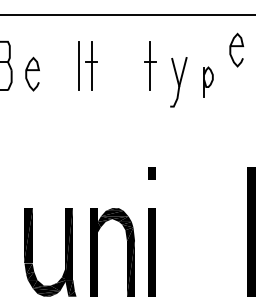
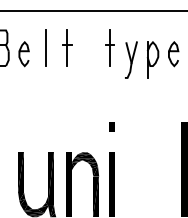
curve: (236, 47) -> (173, 52), moved
line: (78, 65) -> (46, 47), moved
part: (208, 81) -> (152, 59), size x1.67

